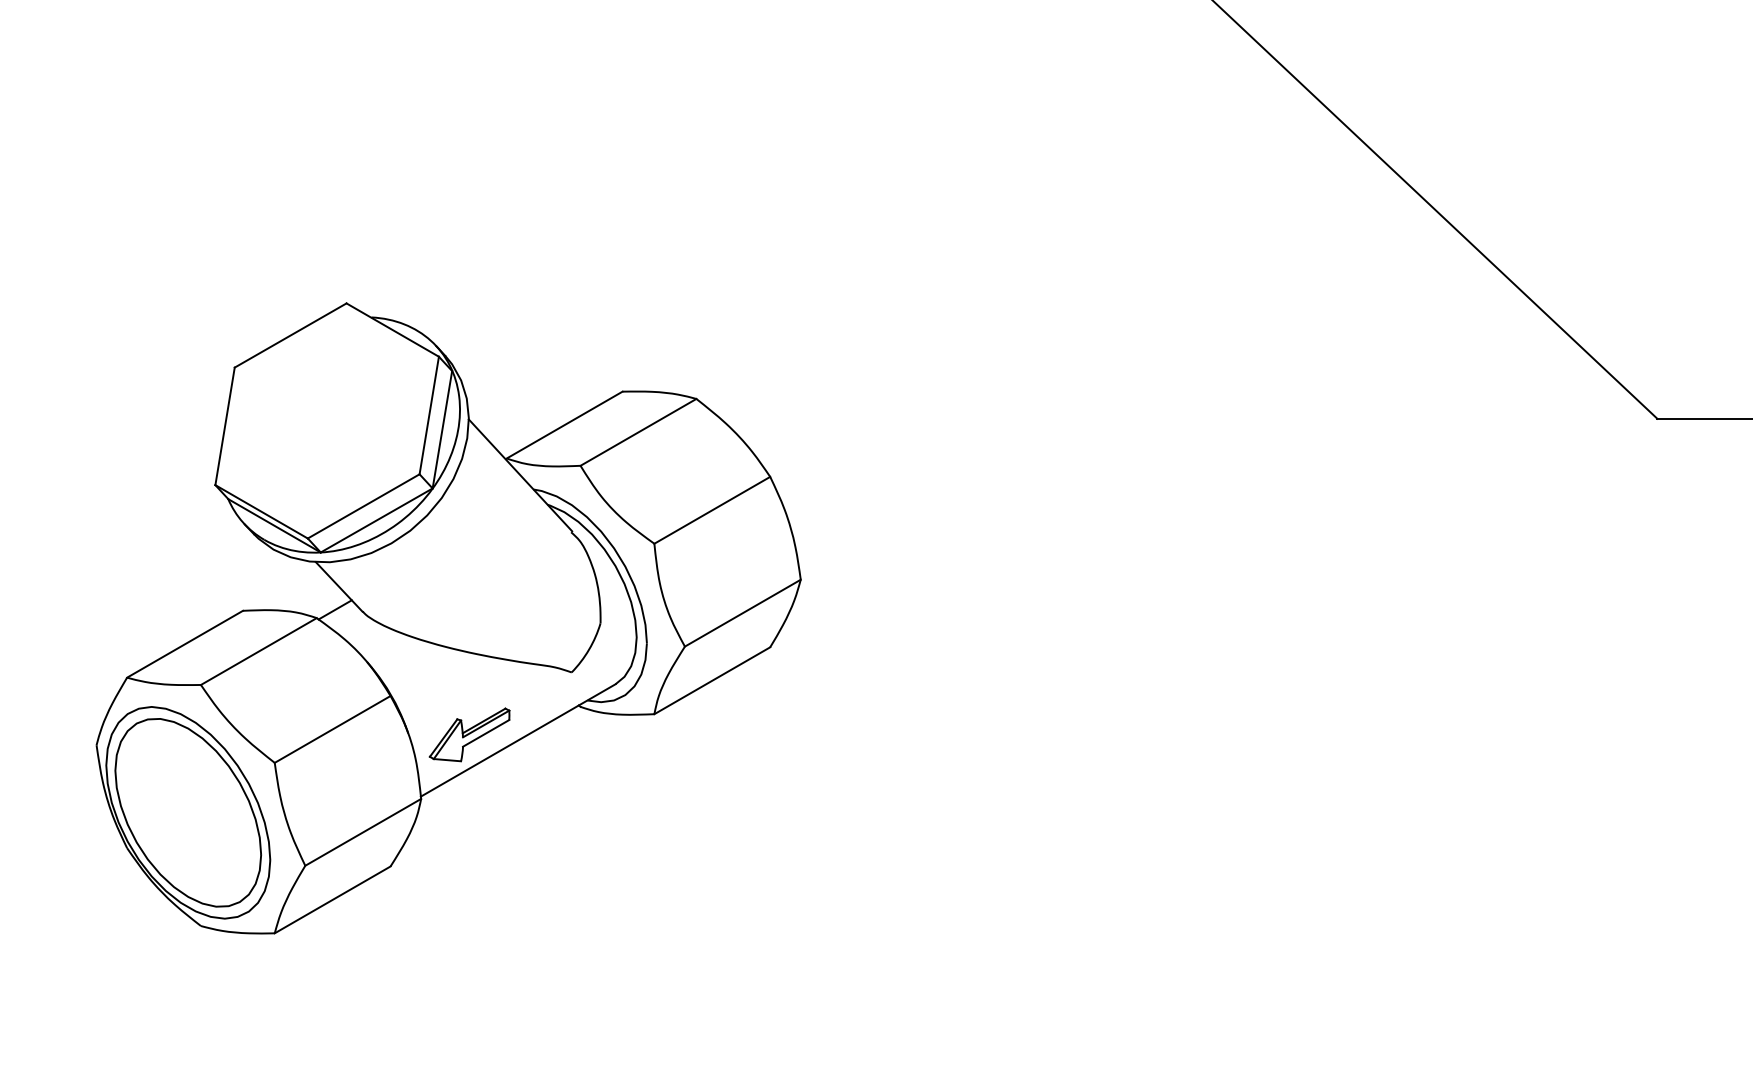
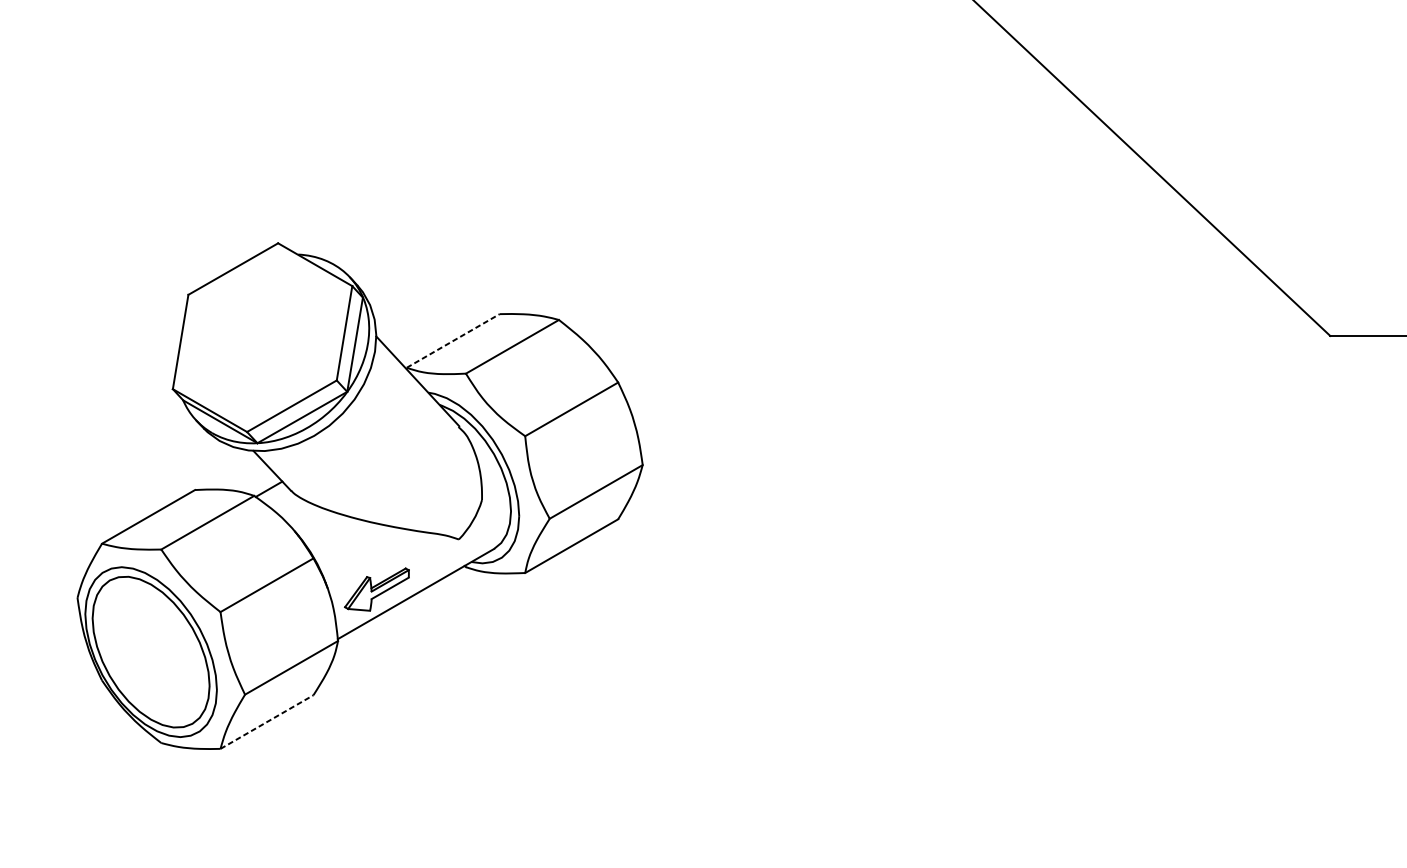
line: (564, 425) -> (453, 341), solid -> dashed
line: (332, 899) -> (266, 721), solid -> dashed

